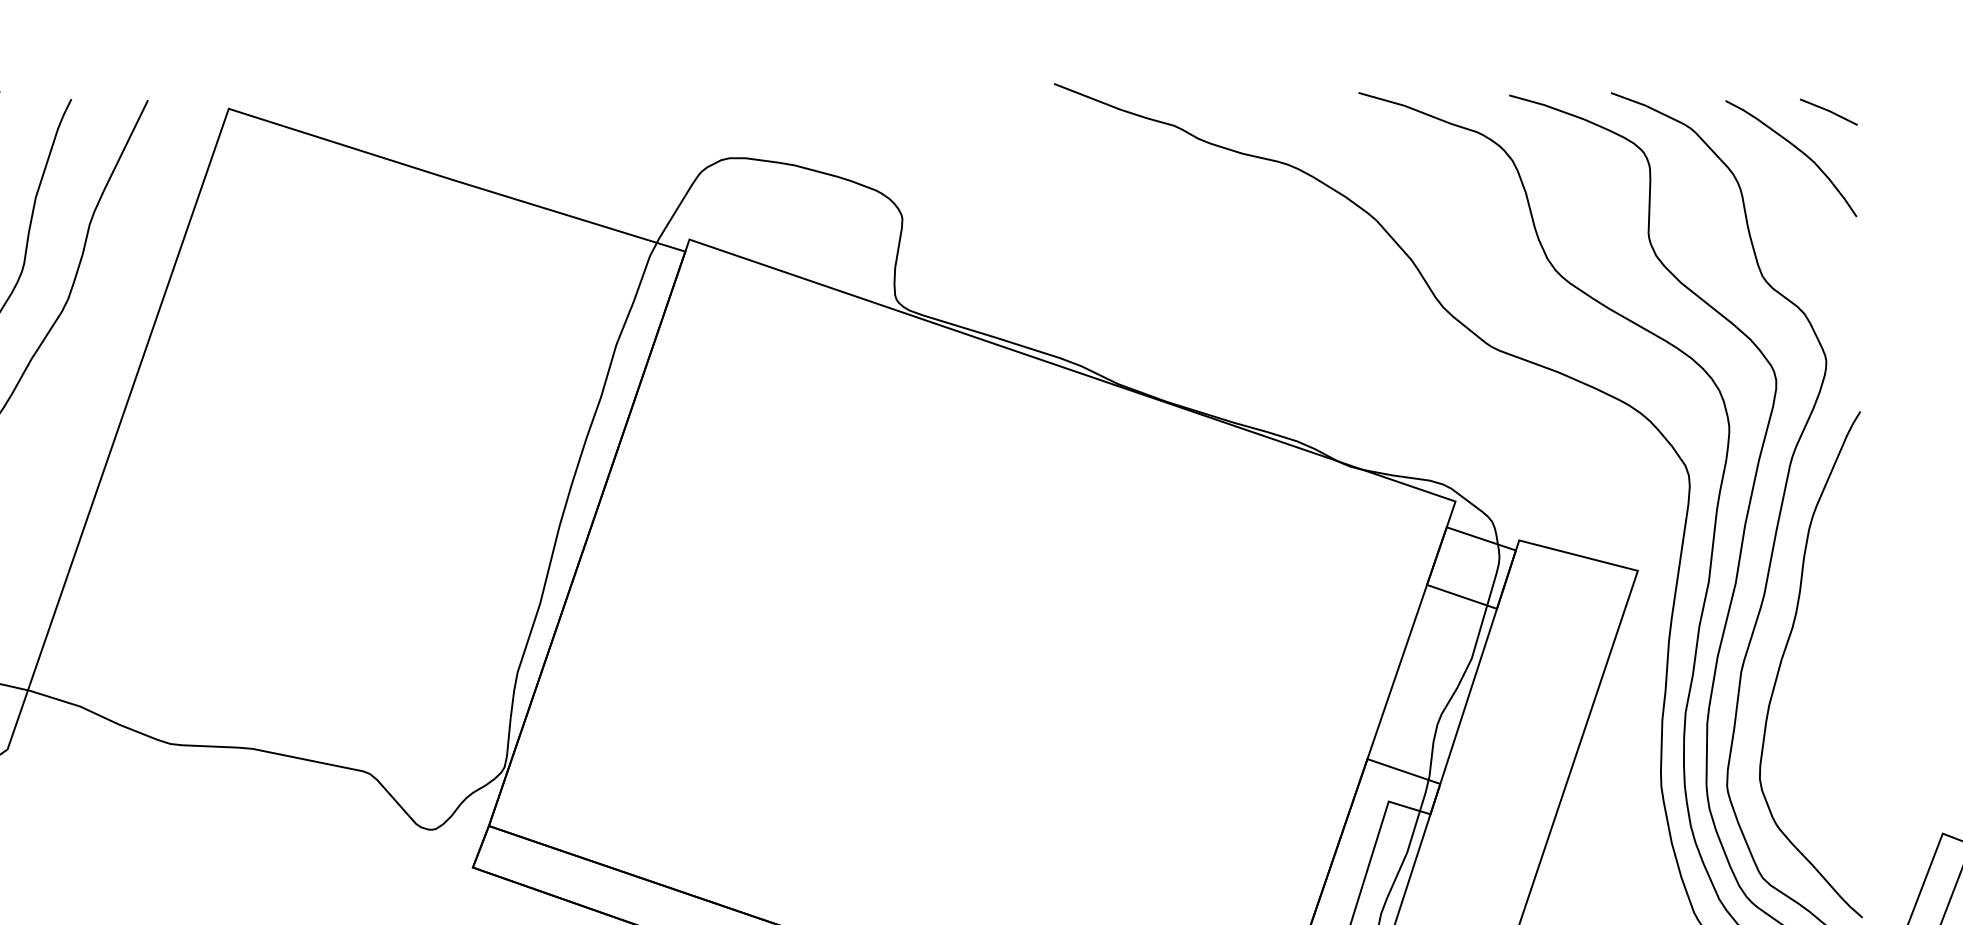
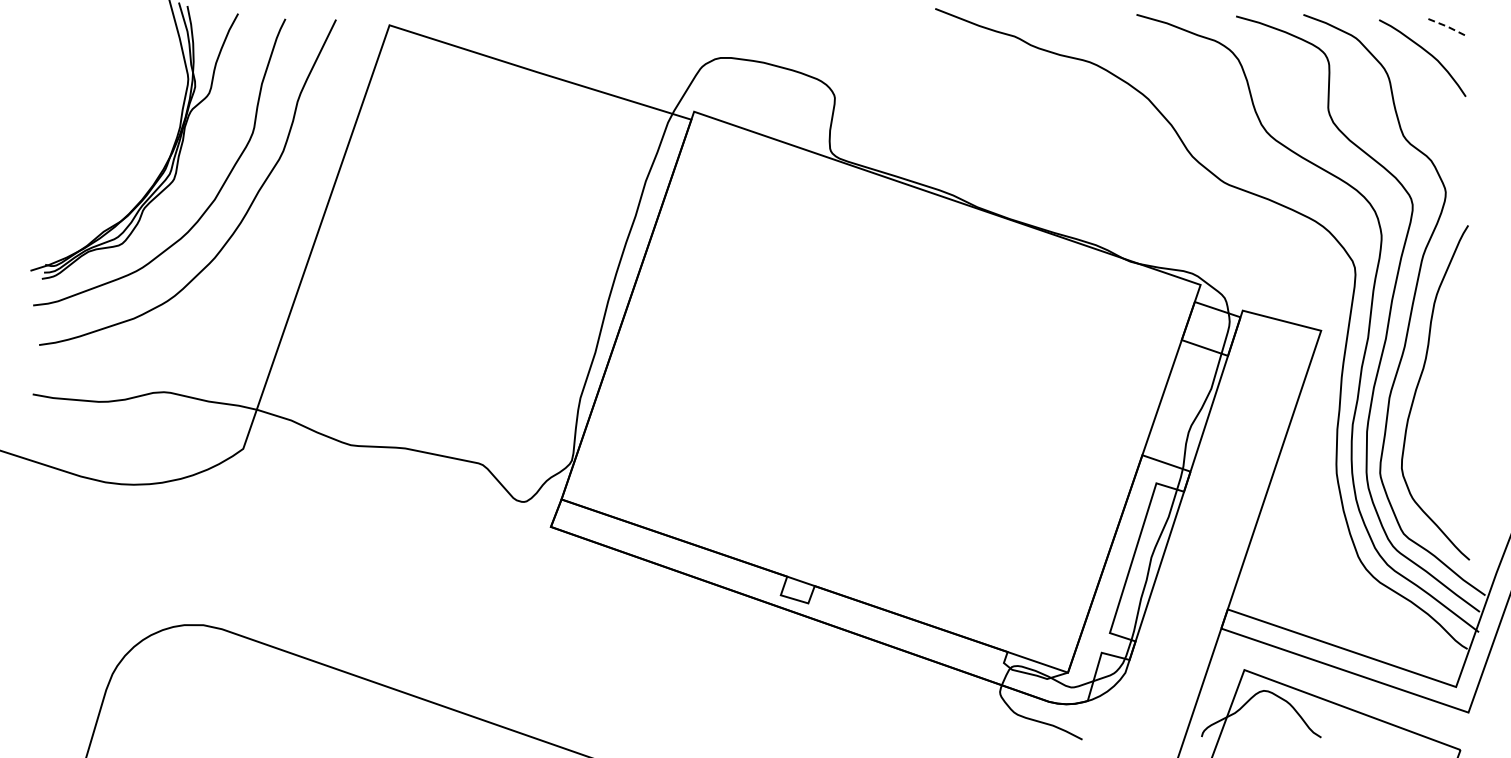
line: (1828, 110) -> (1447, 26), solid -> dashed

